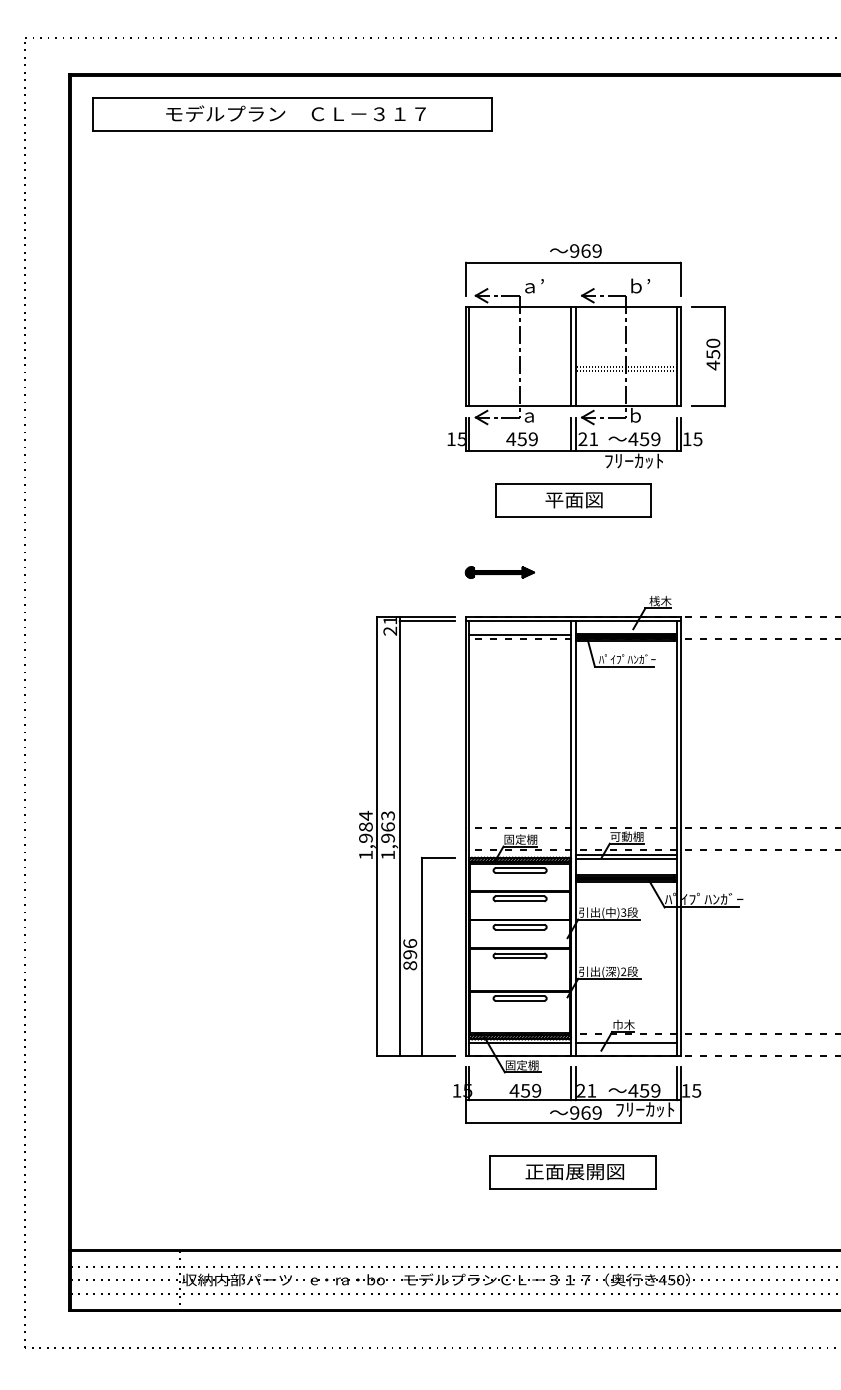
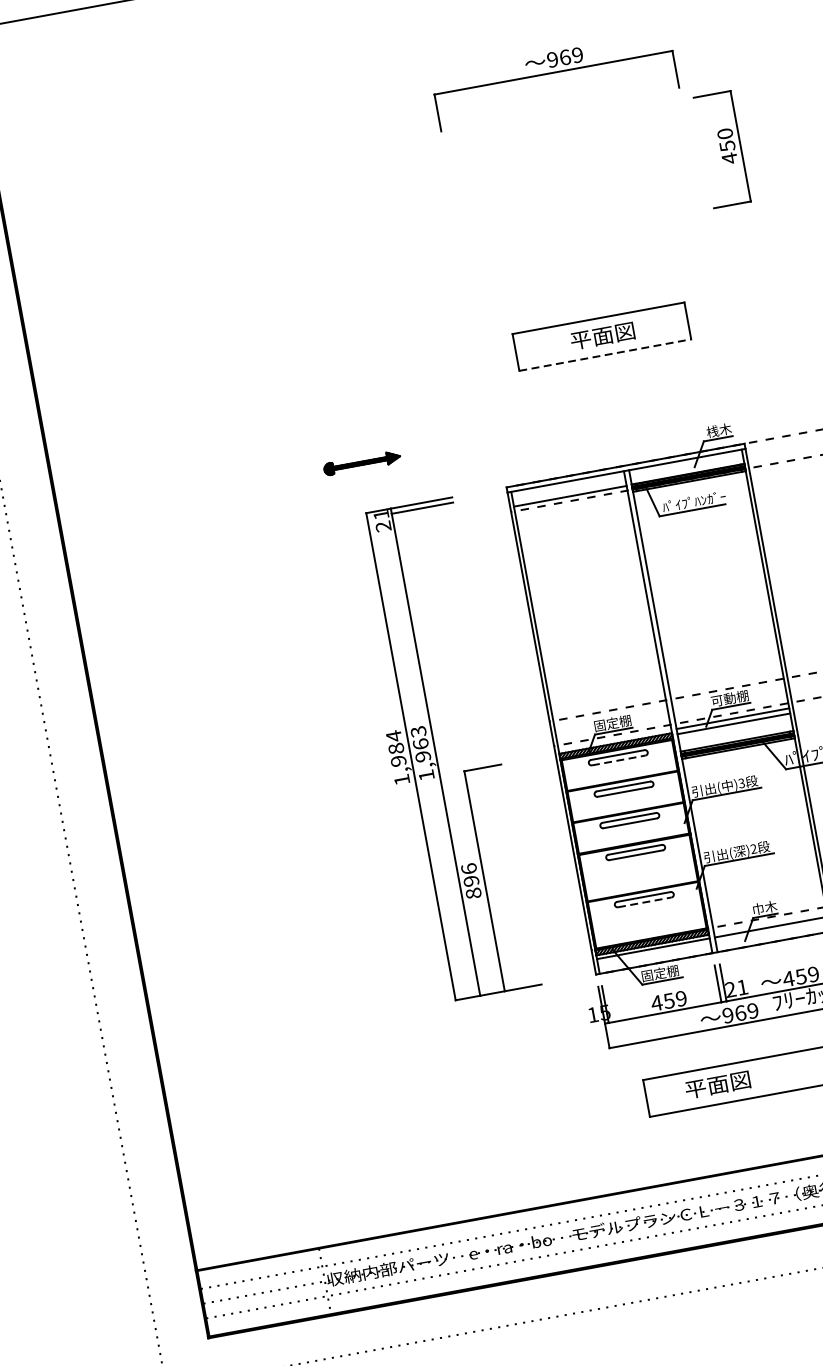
part: (574, 373) -> (577, 195), removed
line: (573, 517) -> (605, 355), solid -> dashed
part: (499, 572) -> (361, 463), moved
part: (400, 836) -> (436, 752), moved
line: (520, 872) -> (619, 759), solid -> dashed
line: (520, 1000) -> (645, 901), solid -> dashed
text: (574, 1172) -> (740, 1081), 正面展開図 -> 平面図

